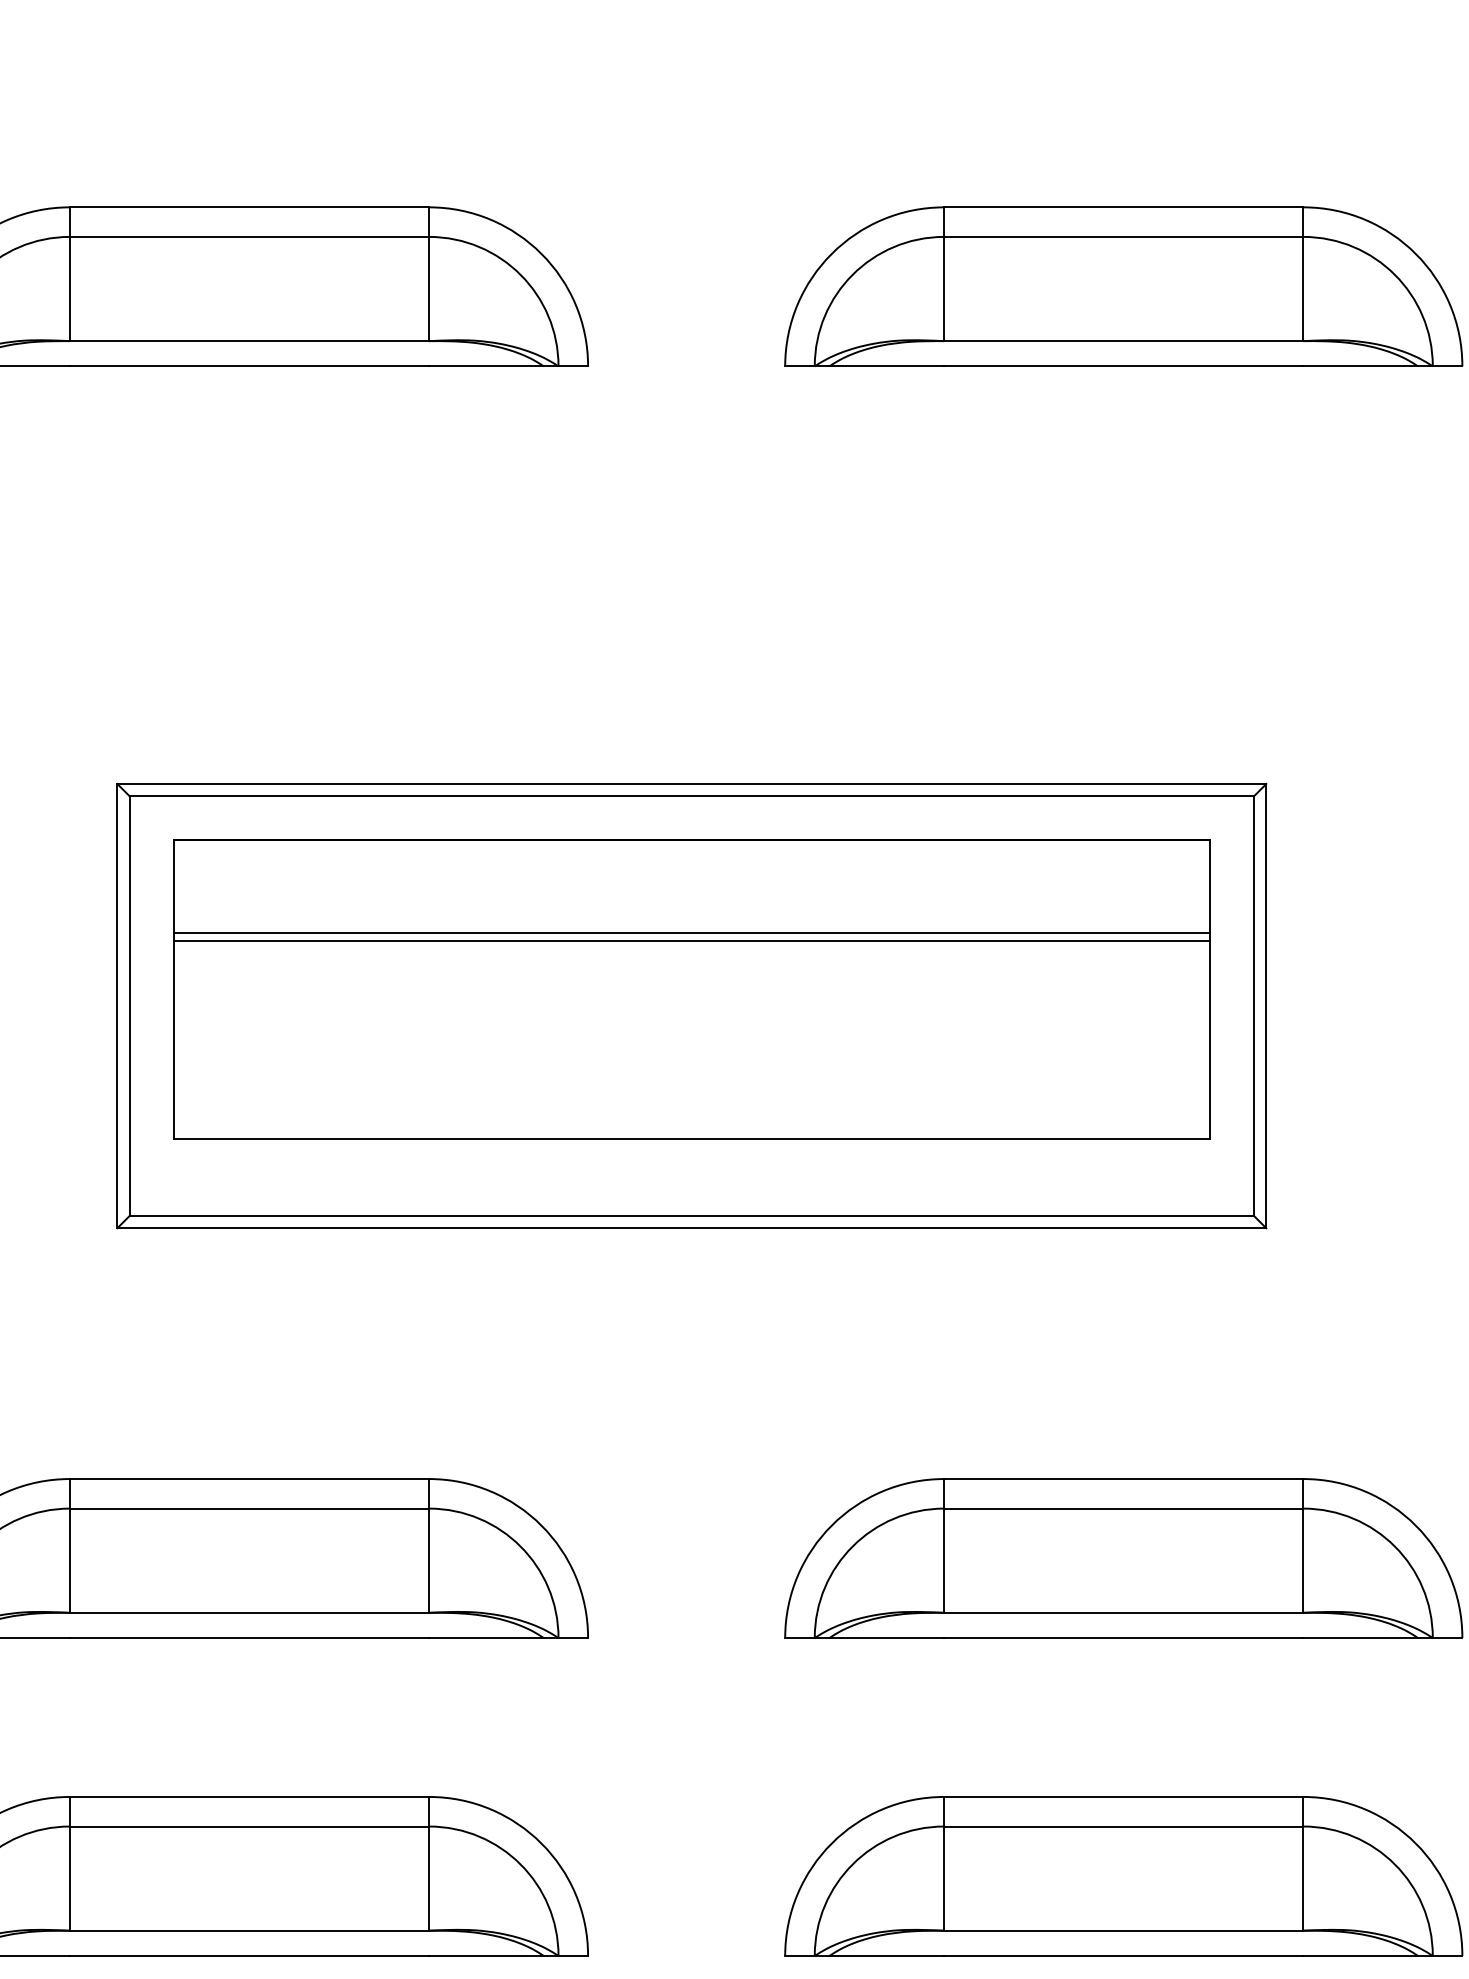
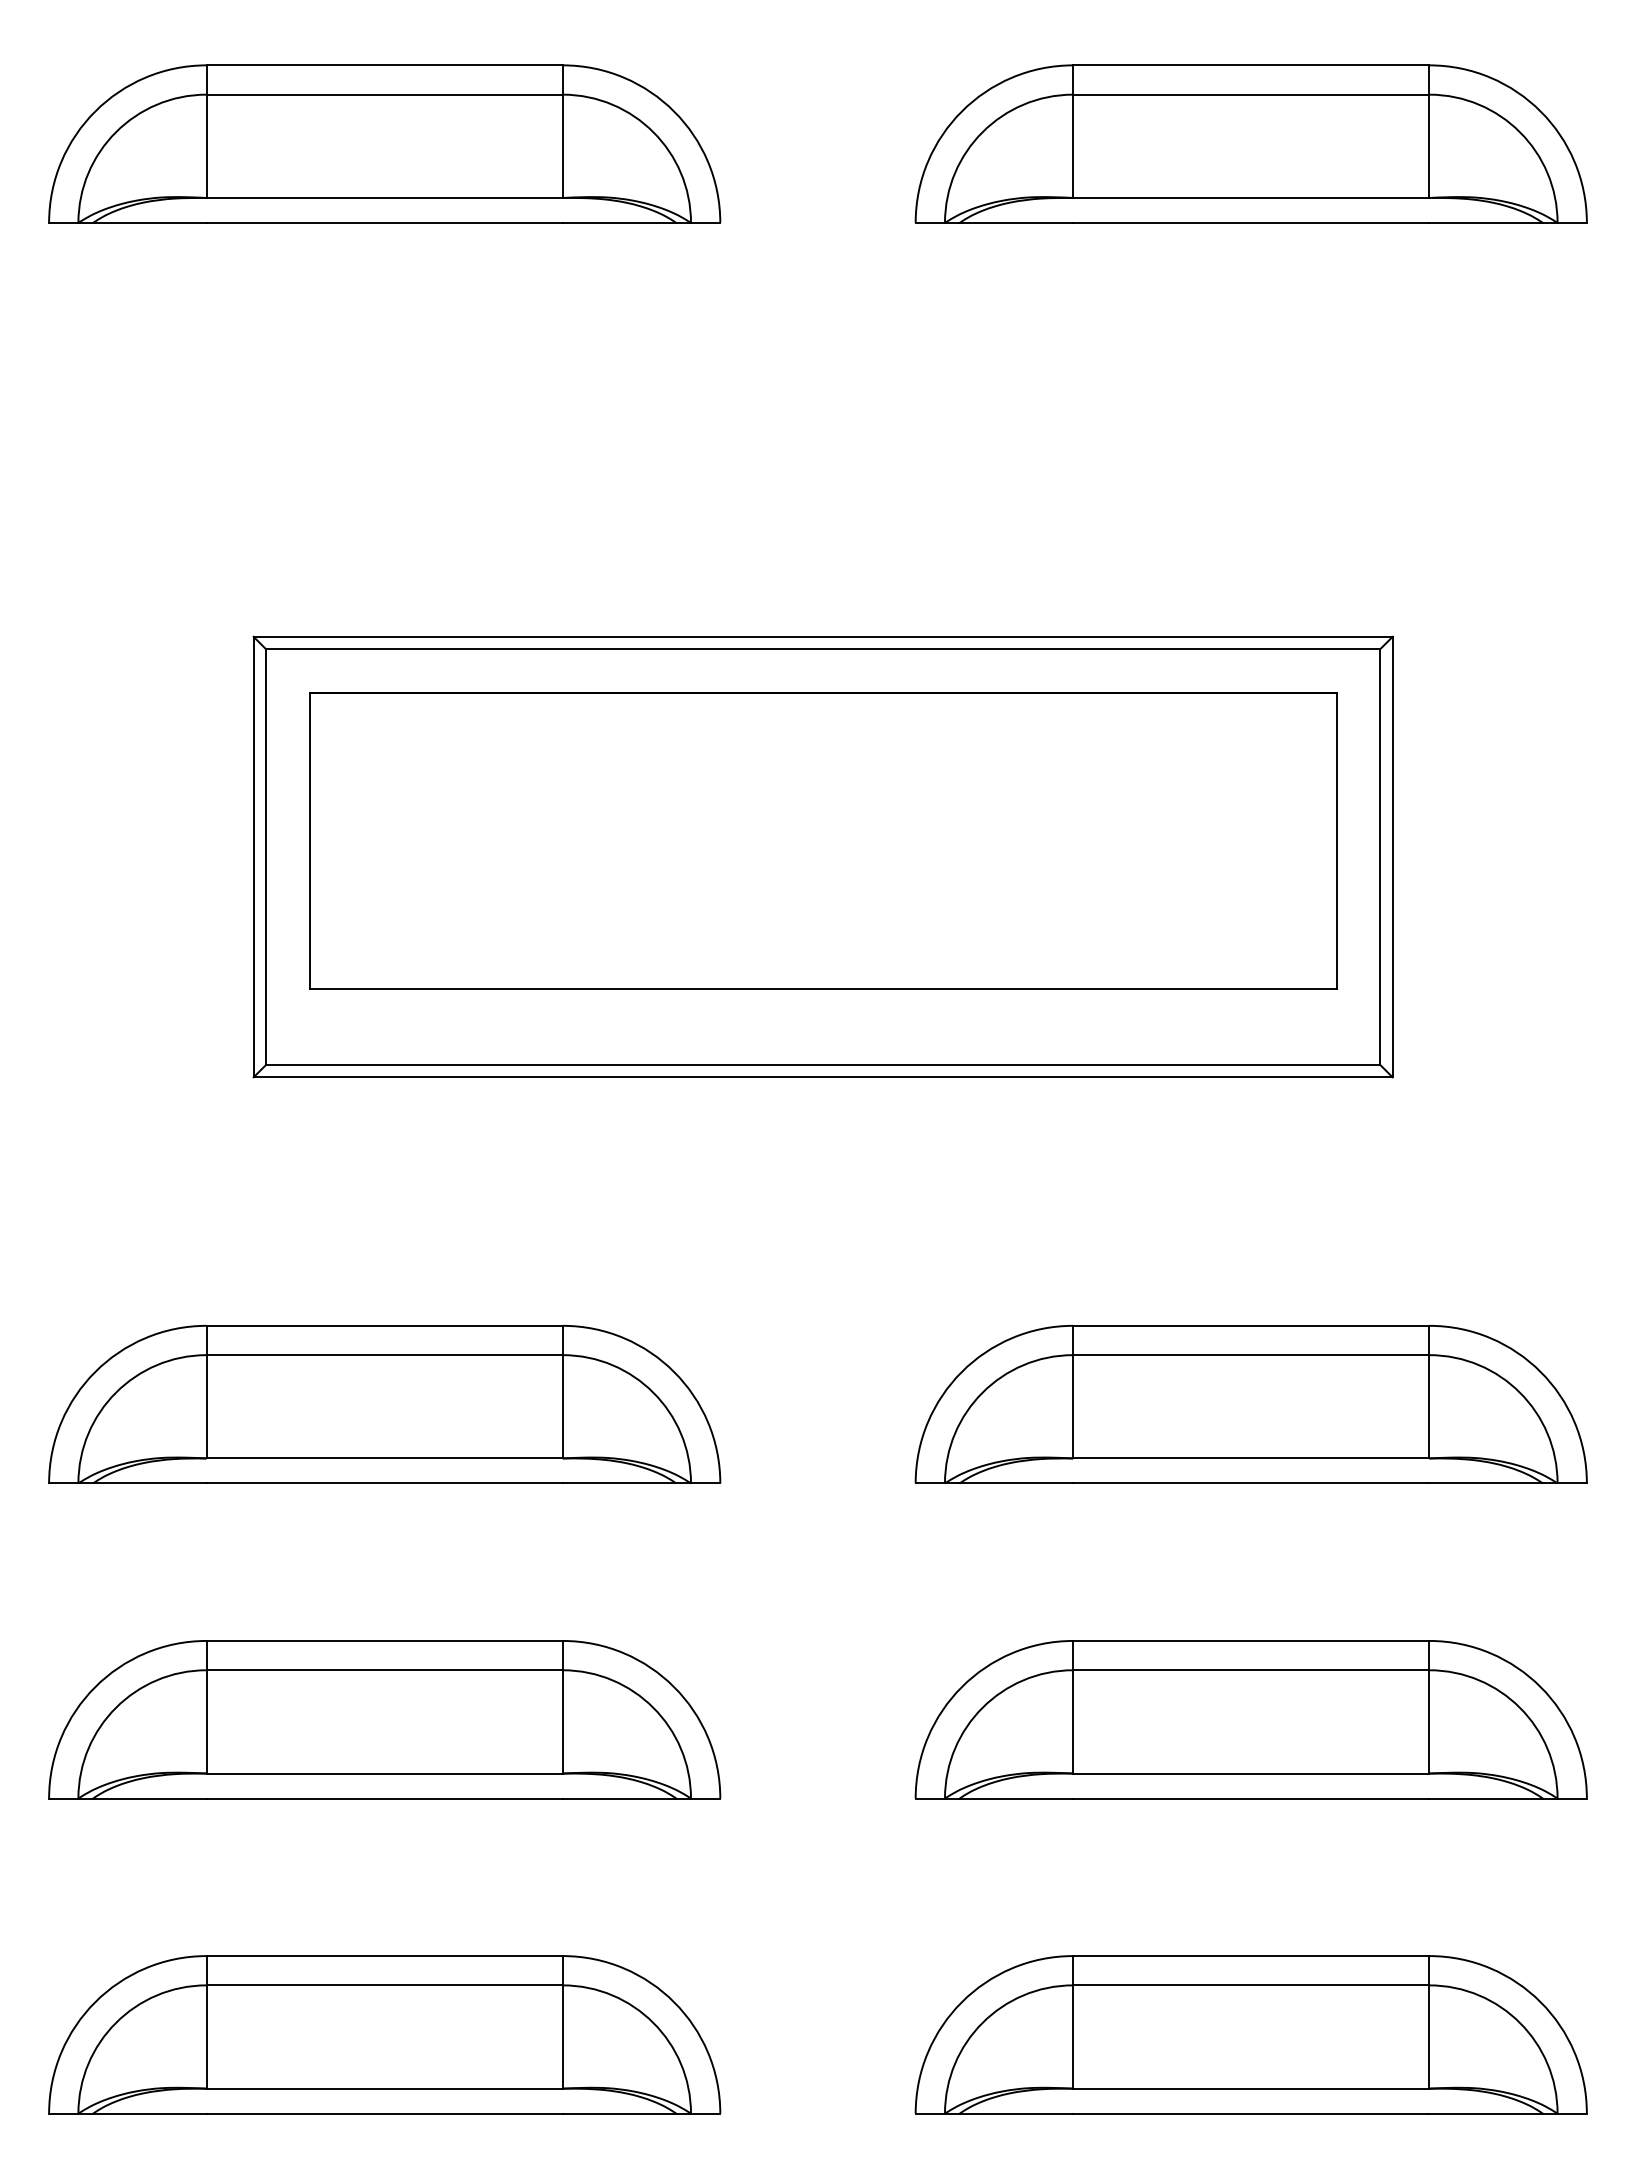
line: (691, 932) -> (822, 784), removed
line: (691, 940) -> (822, 792), removed

